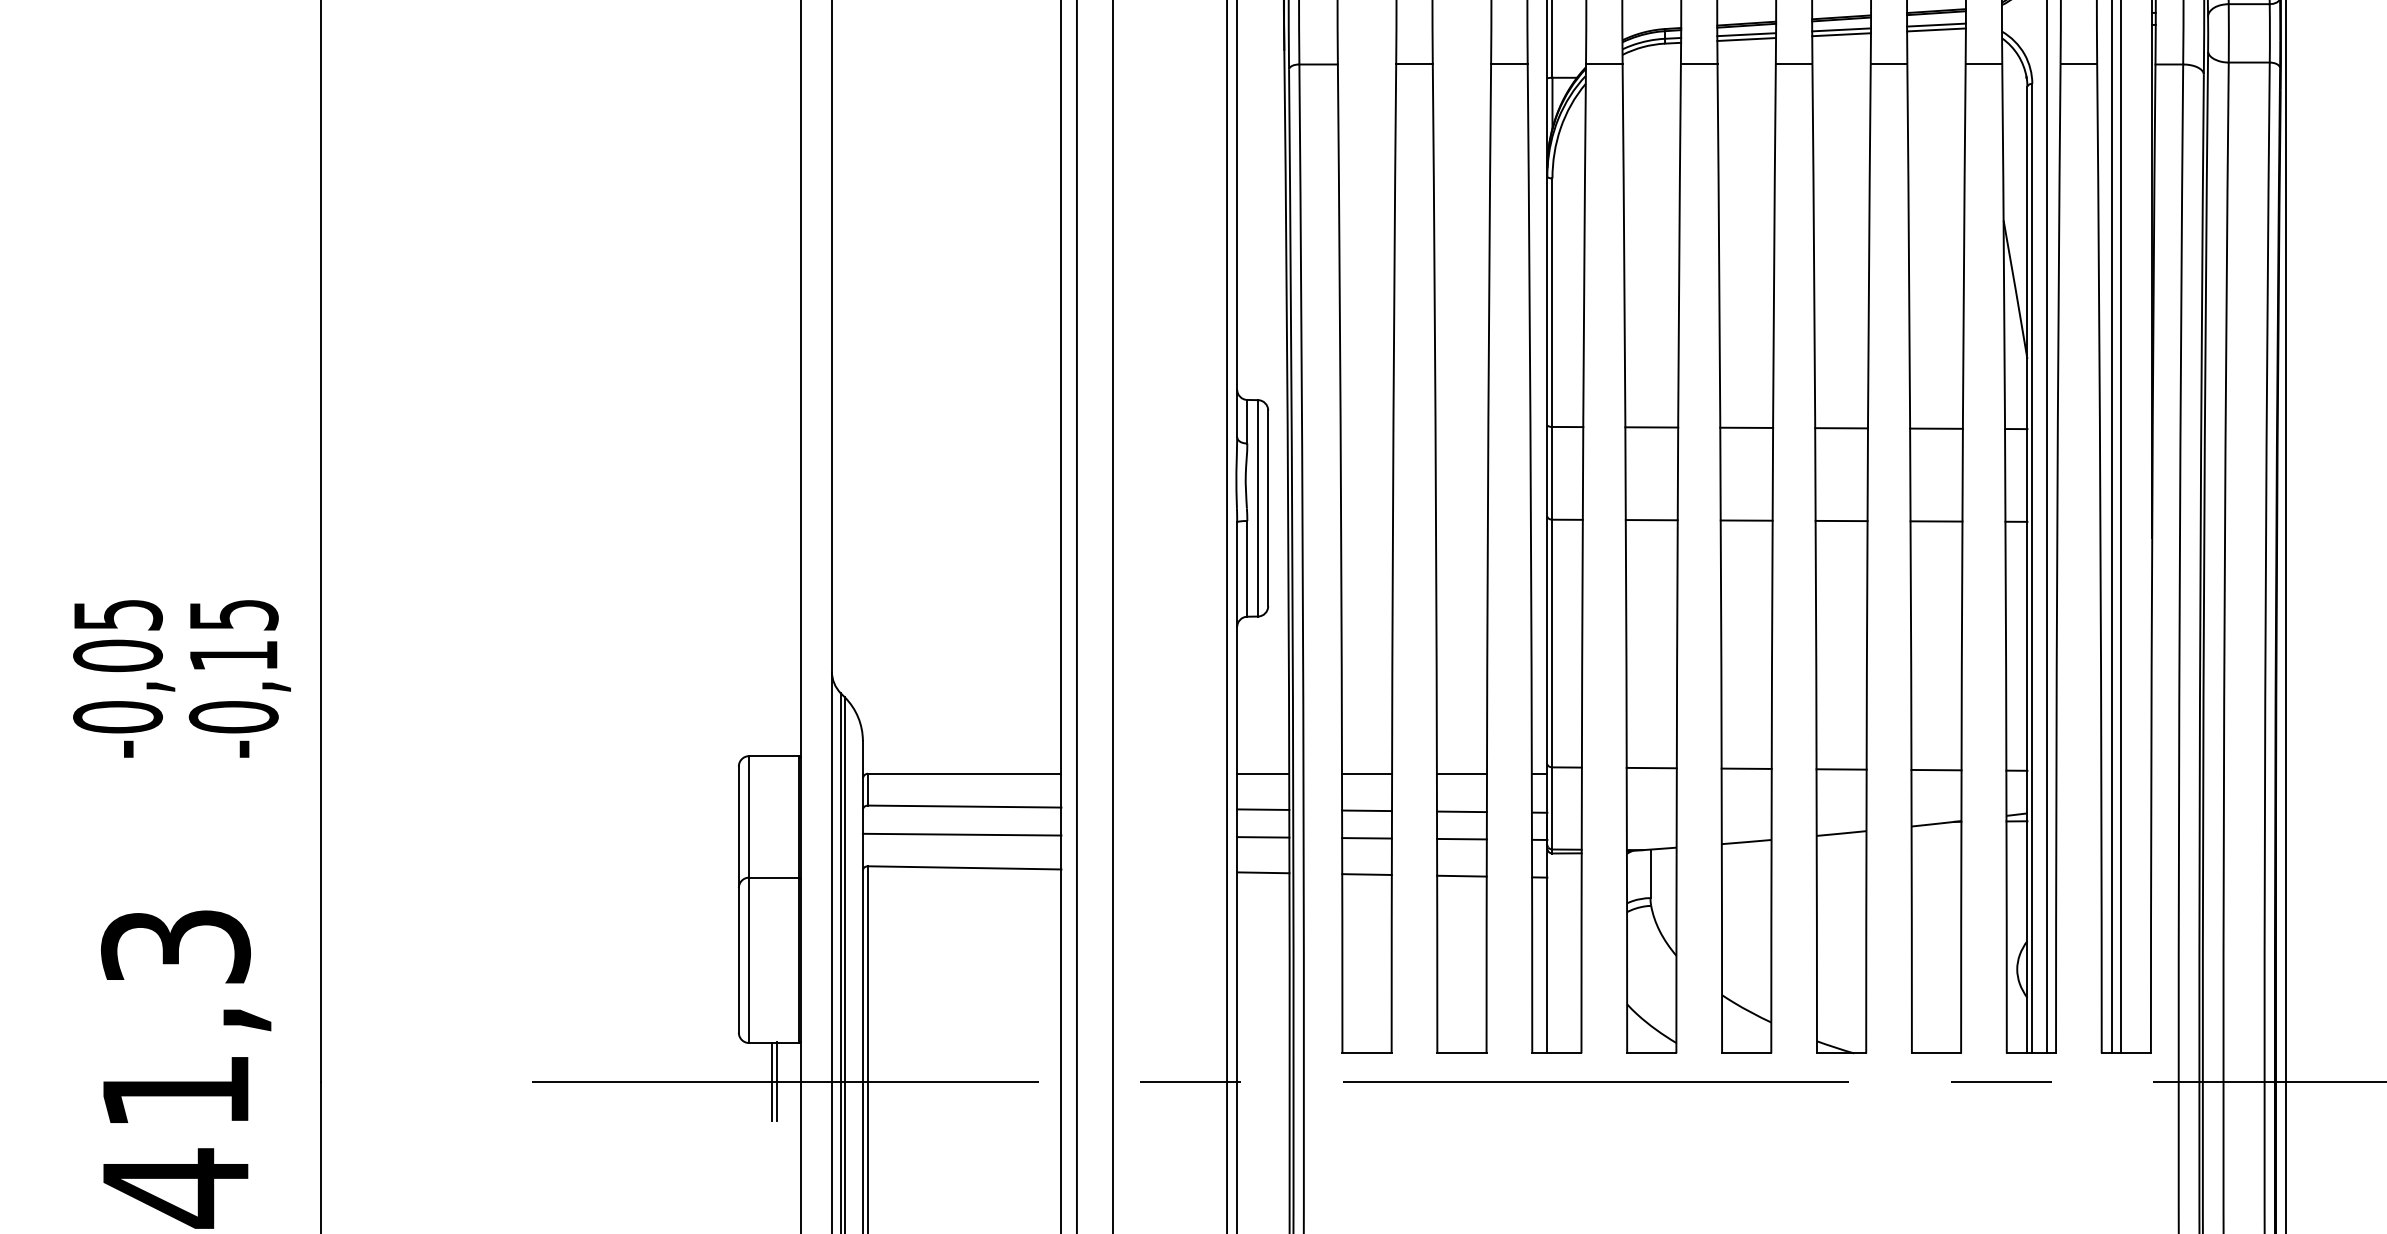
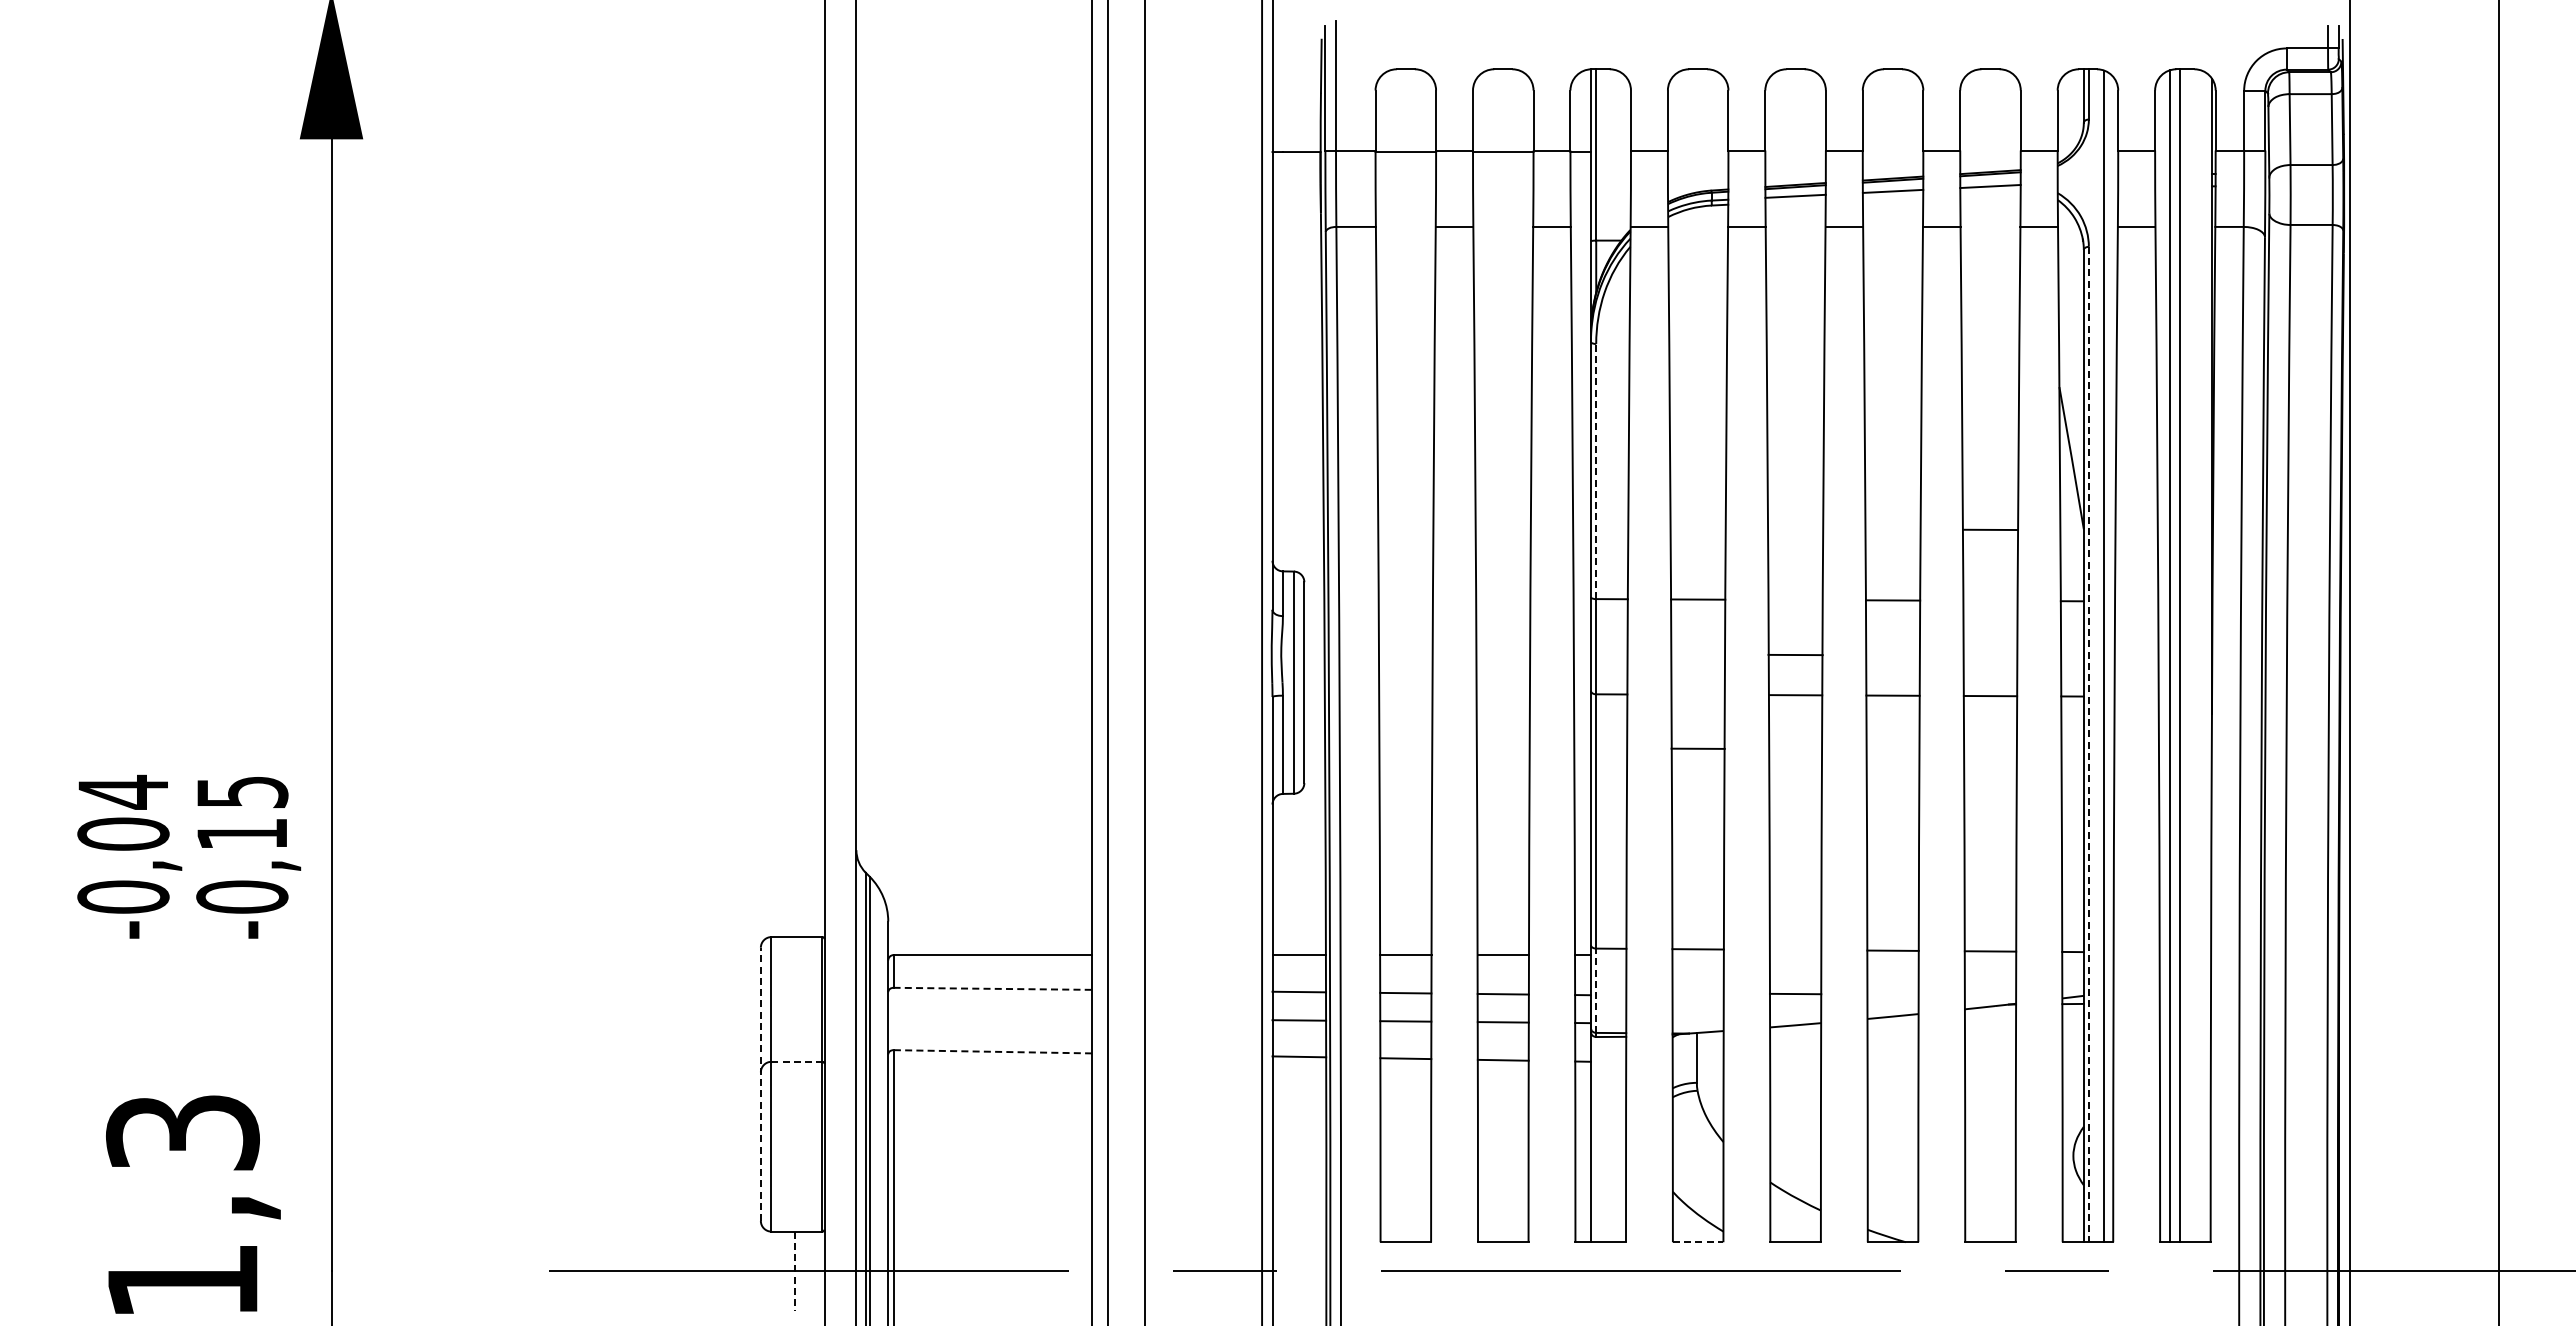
line: (1936, 29) -> (1990, 191), removed
line: (1841, 33) -> (1892, 195), removed
line: (1746, 38) -> (1795, 200), removed
line: (1552, 302) -> (1596, 471), solid -> dashed
line: (1746, 427) -> (1795, 654), moved
line: (1936, 428) -> (1990, 529), moved
line: (1651, 519) -> (1697, 748), moved
line: (2031, 568) -> (2088, 744), solid -> dashed
text: (118, 614) -> (123, 791), -0,05 -> -0,04
line: (1746, 768) -> (1795, 993), moved
line: (965, 806) -> (993, 988), solid -> dashed
line: (1552, 808) -> (1596, 990), solid -> dashed
line: (962, 834) -> (990, 1017), removed
line: (964, 867) -> (992, 1051), solid -> dashed
line: (774, 877) -> (797, 1061), solid -> dashed
line: (738, 899) -> (760, 1084), solid -> dashed
line: (1652, 1053) -> (1698, 1242), solid -> dashed
line: (771, 1081) -> (794, 1271), solid -> dashed
line: (777, 1081) -> (800, 1271), removed

